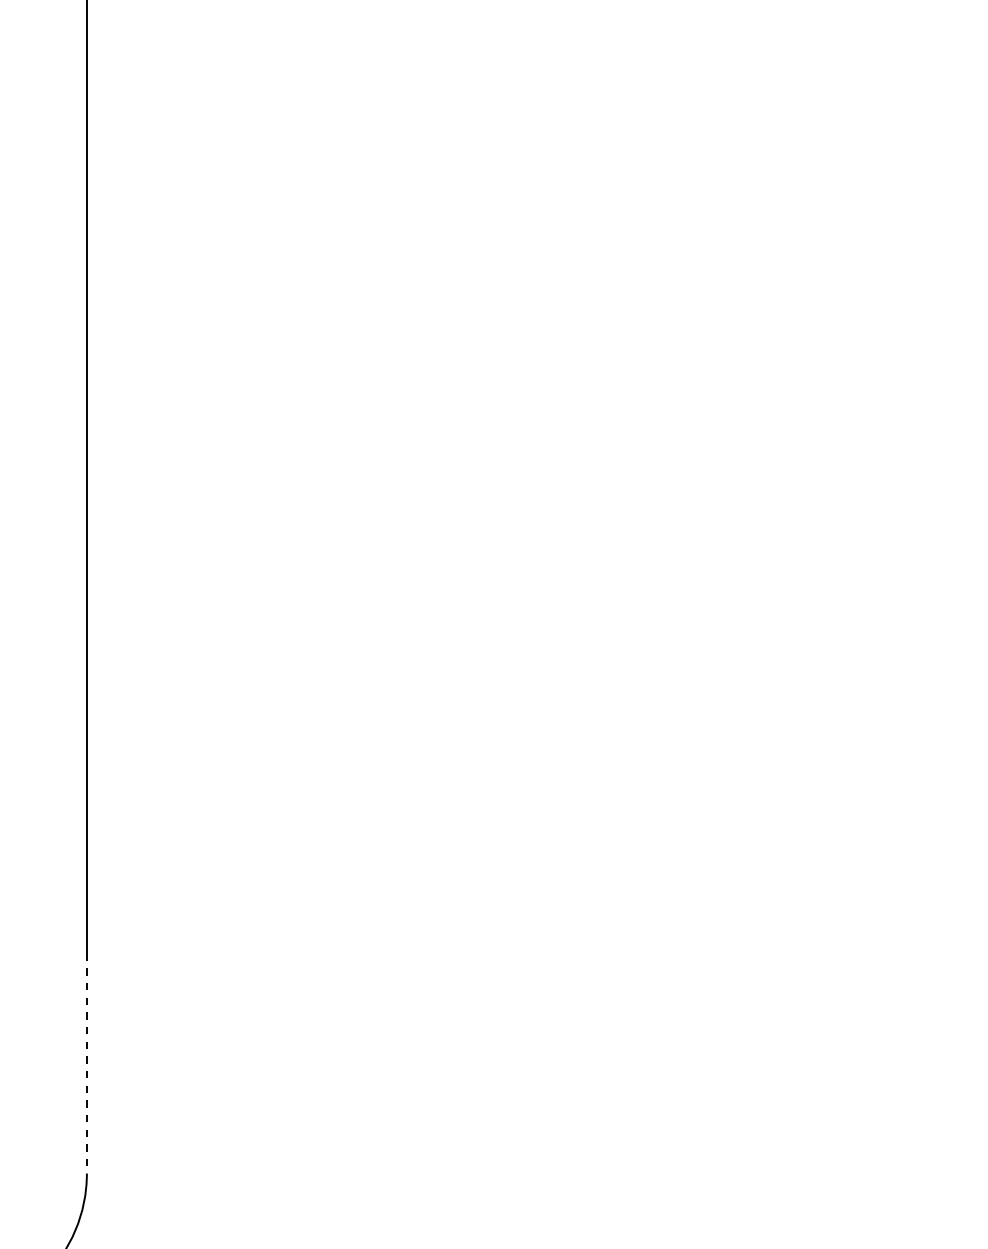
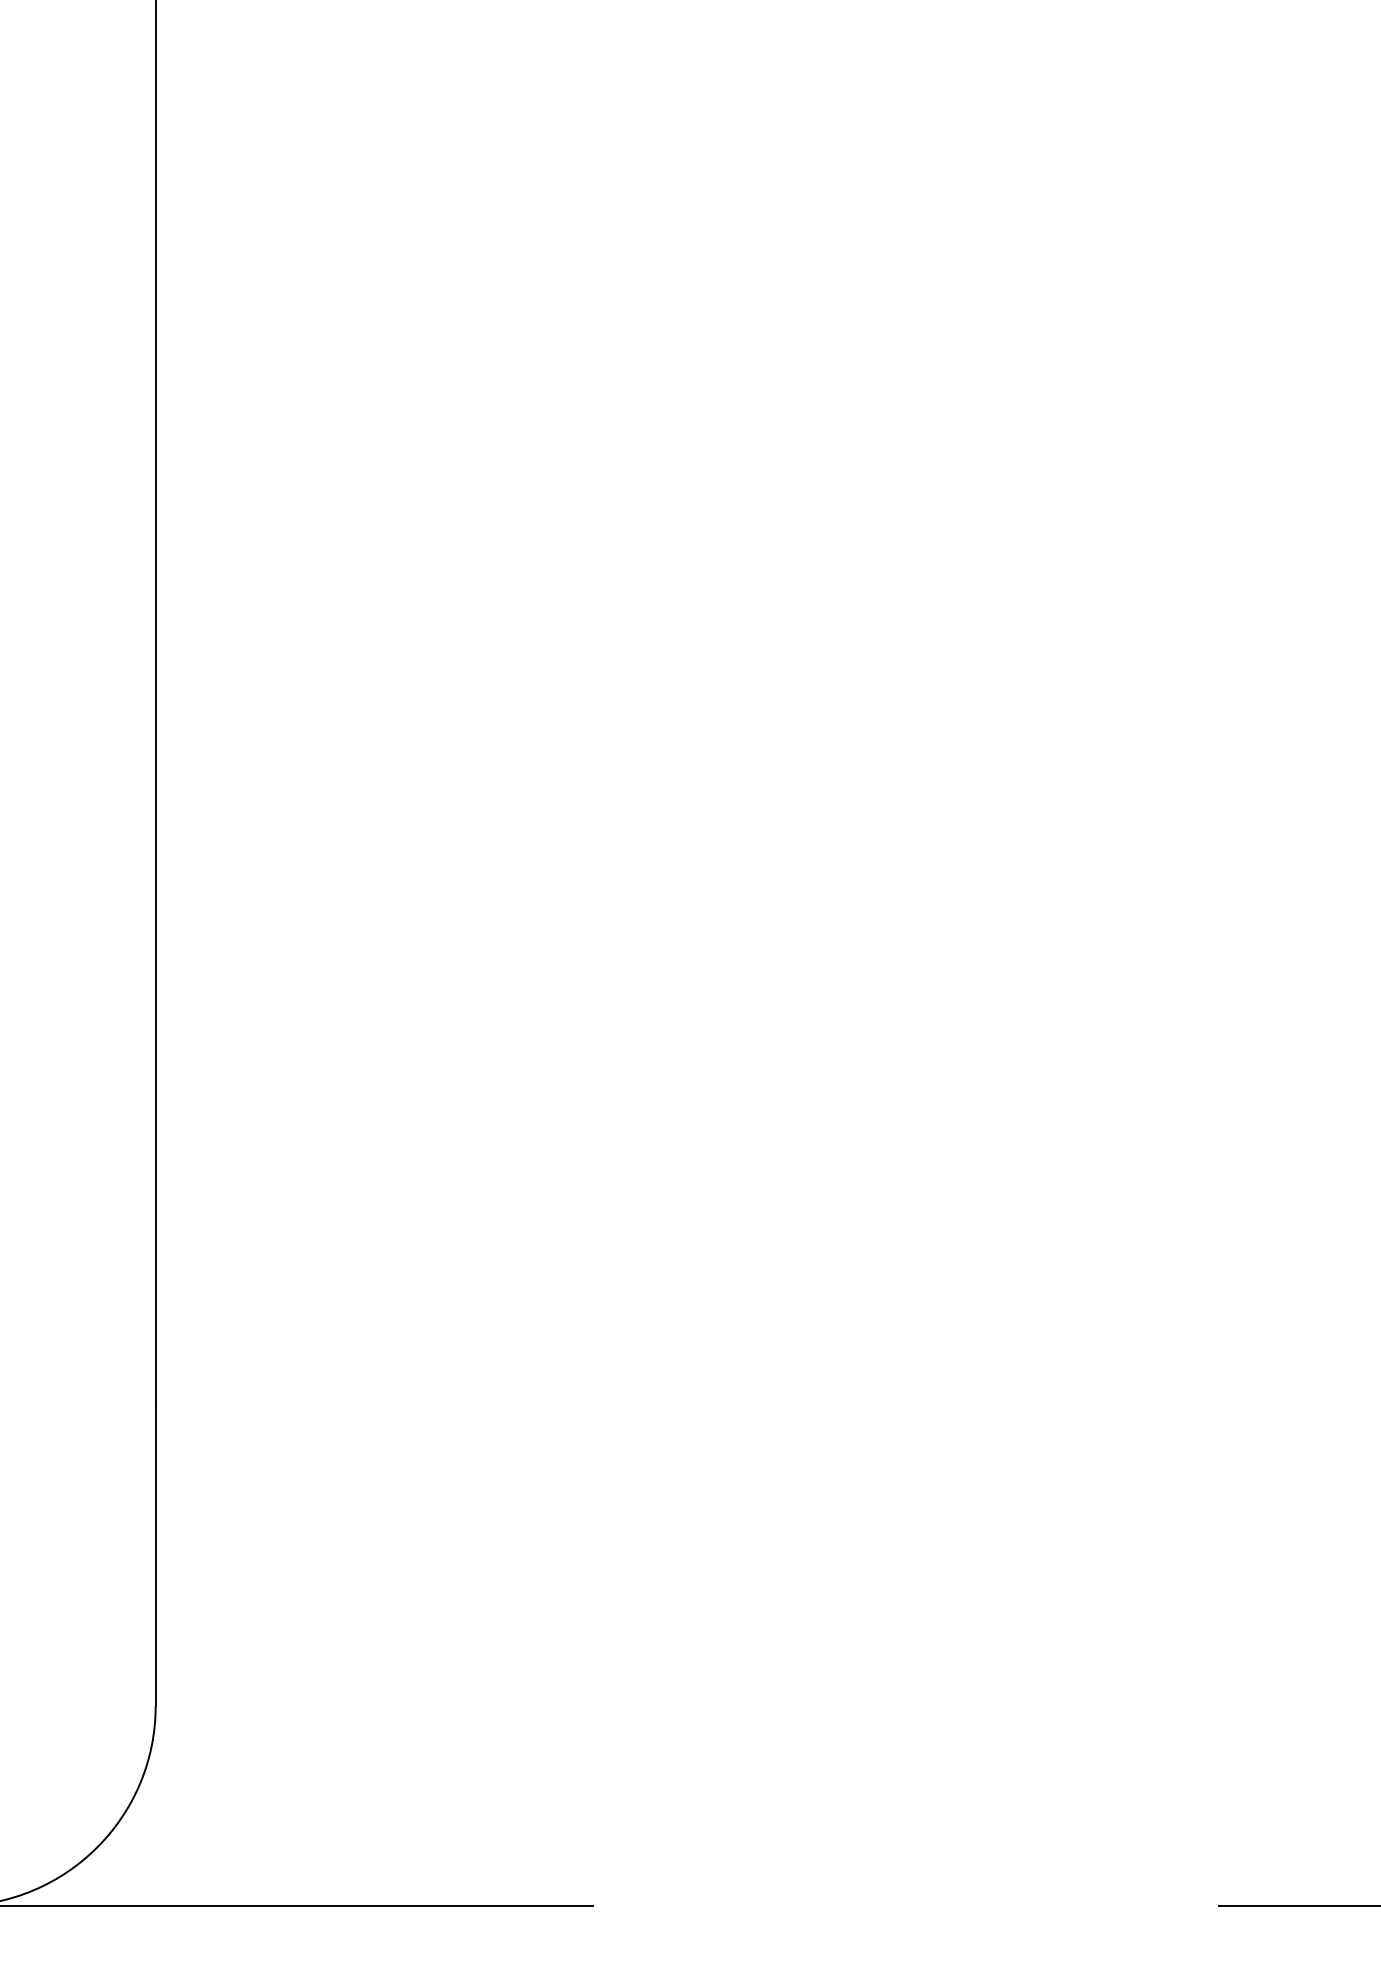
line: (86, 1063) -> (155, 1556), dashed -> solid

